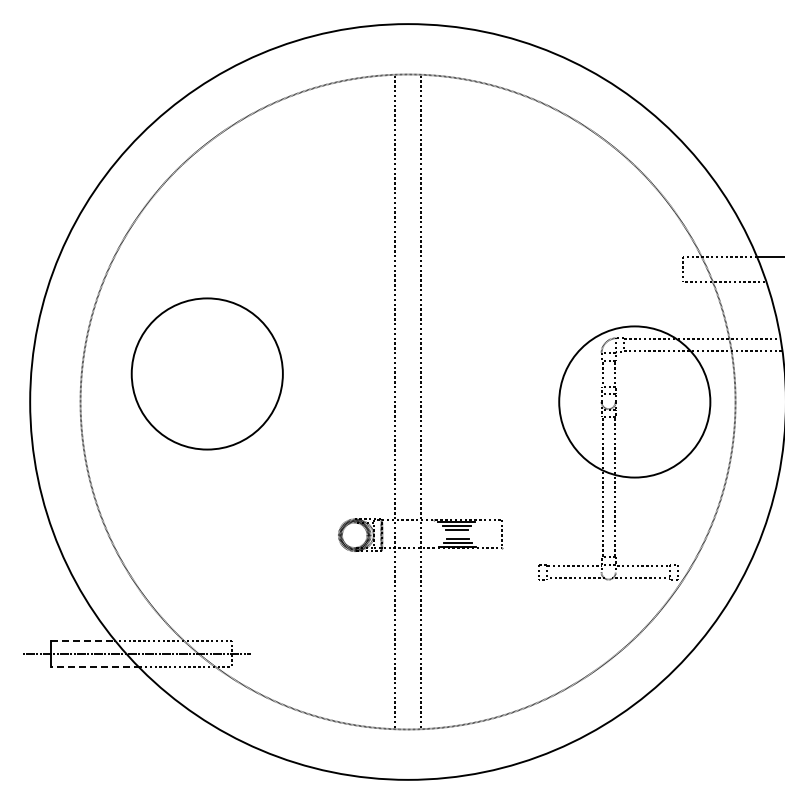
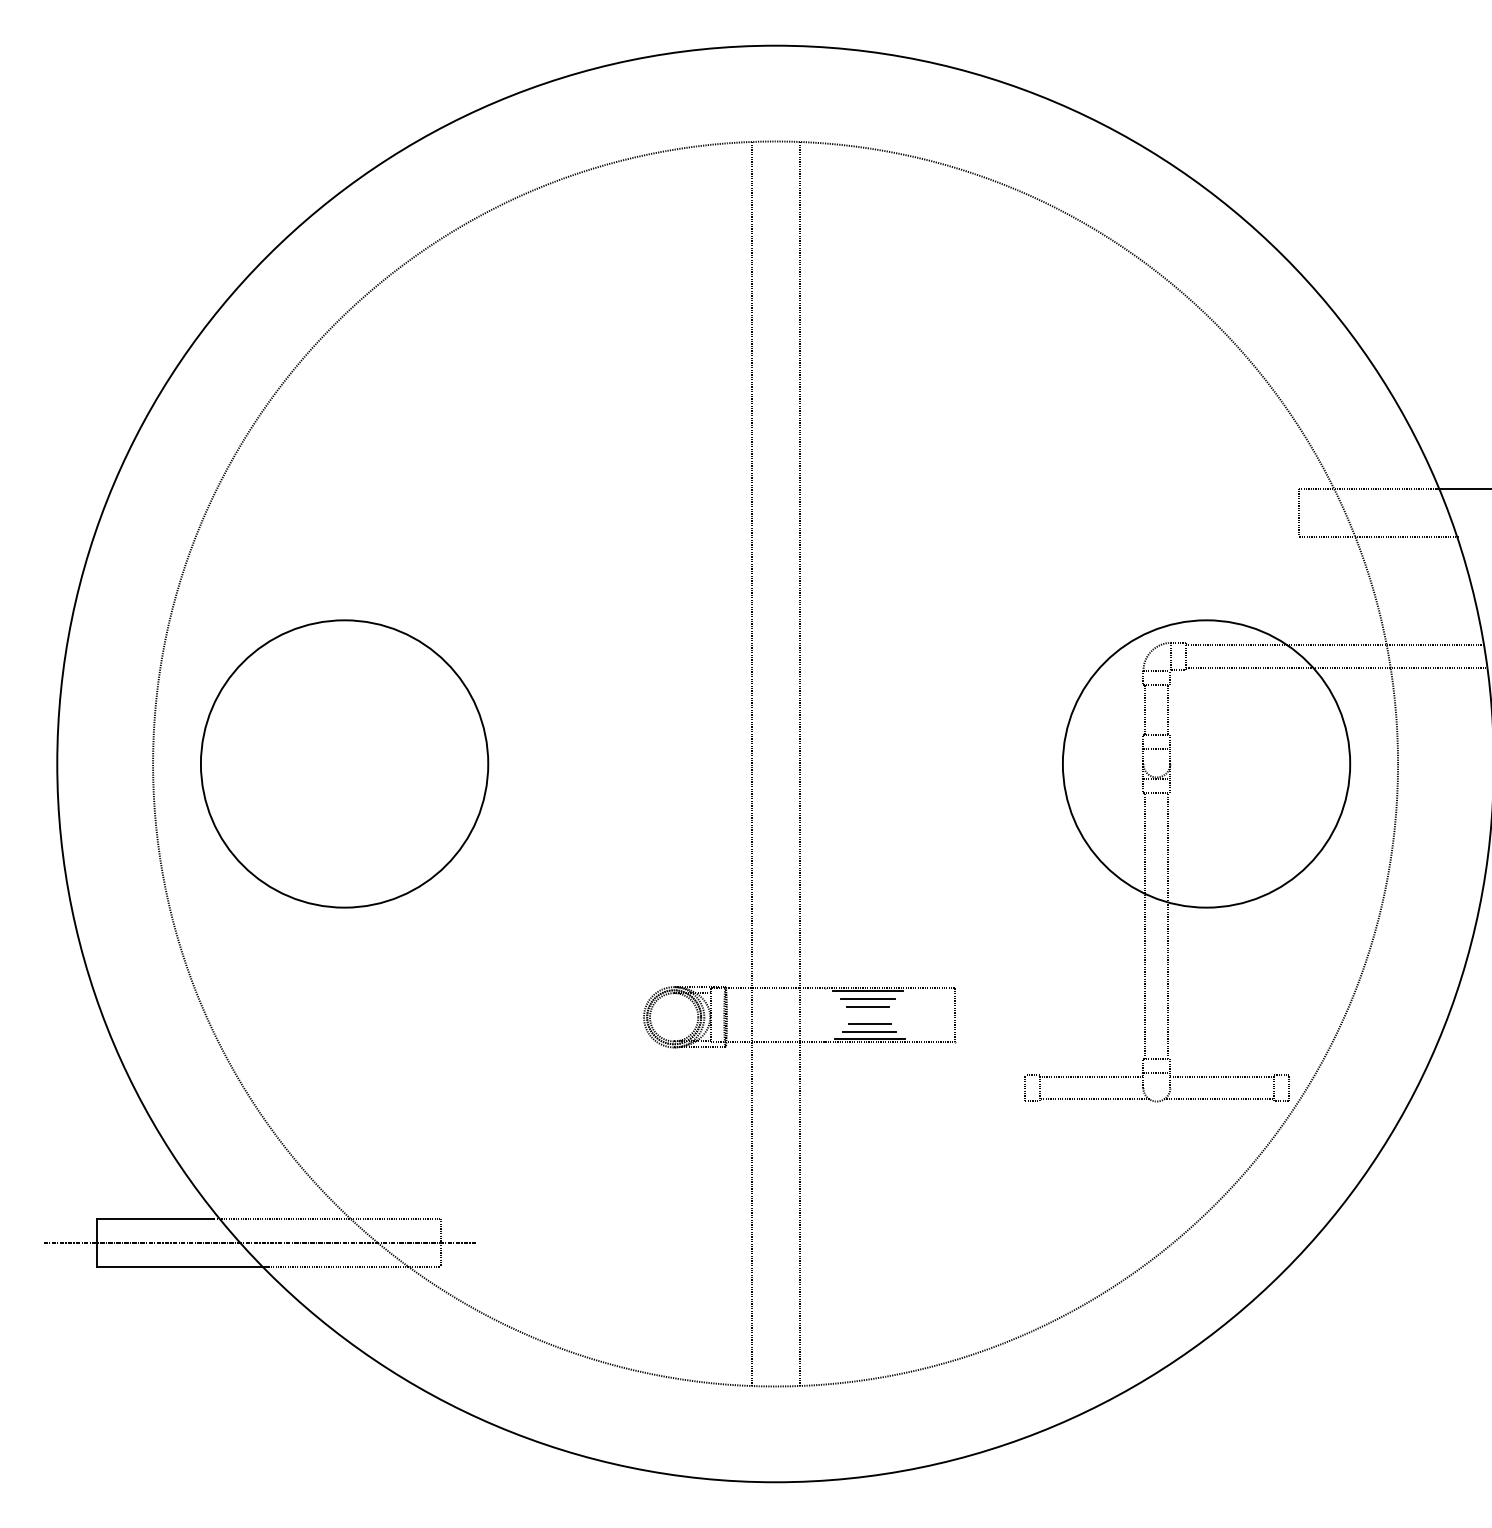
circle: (206, 373) -> (343, 763), moved
line: (81, 641) -> (154, 1219), dashed -> solid
line: (95, 666) -> (181, 1266), dashed -> solid

